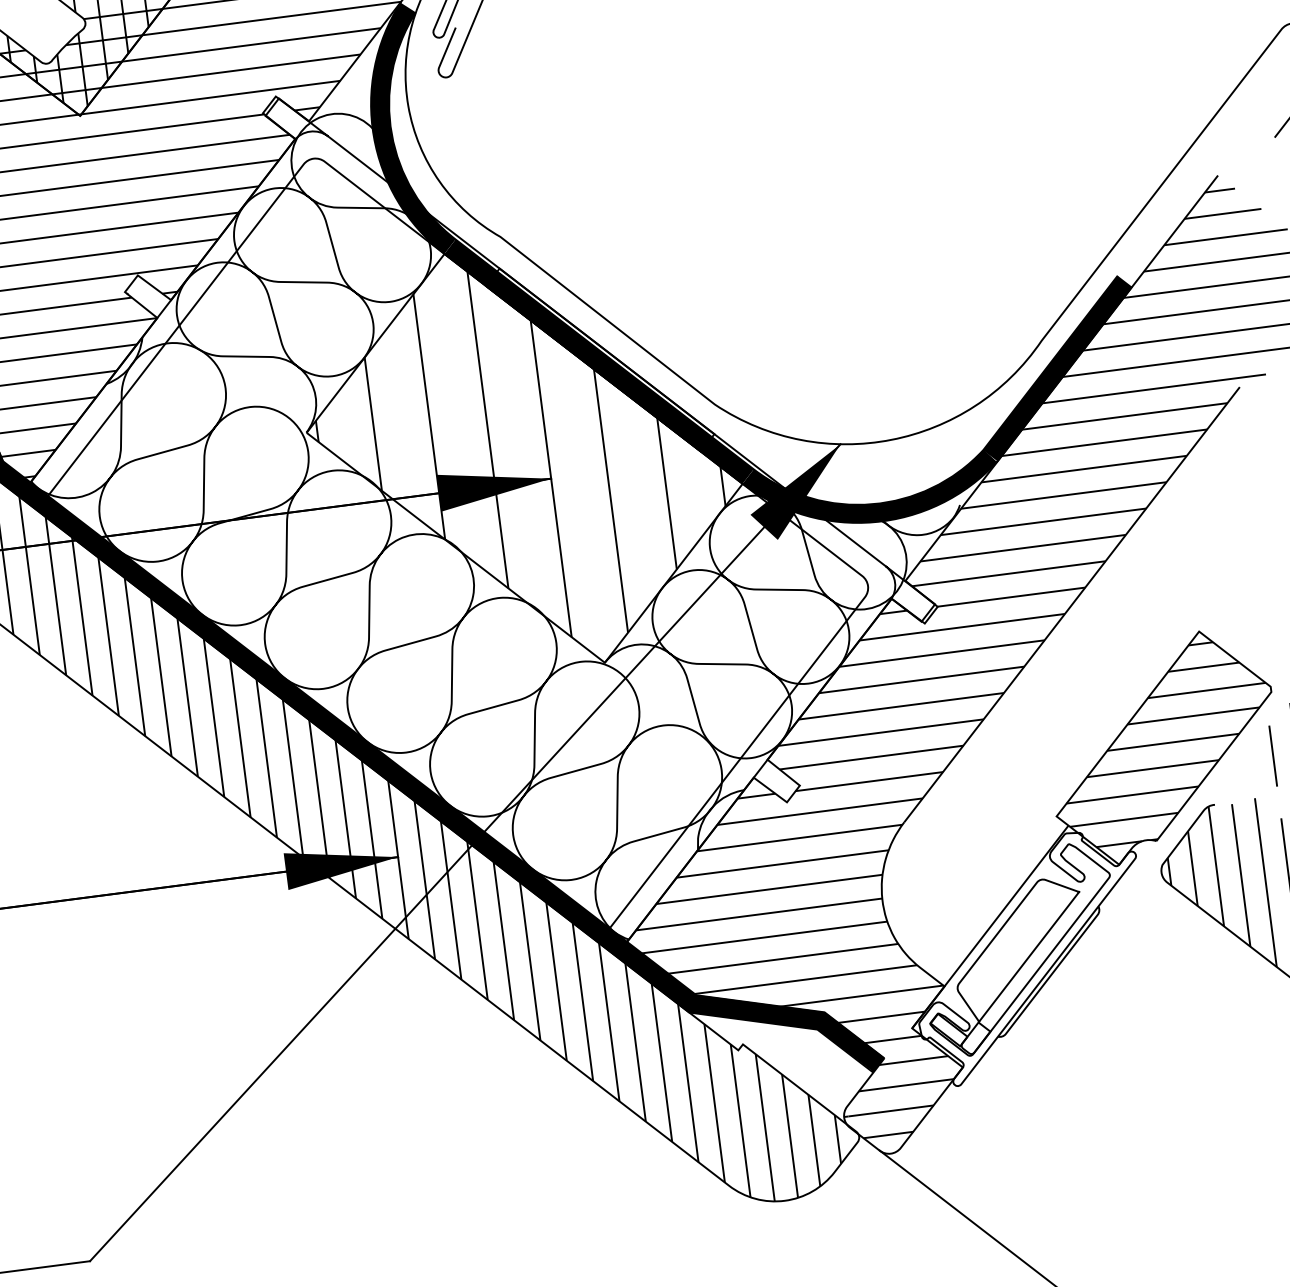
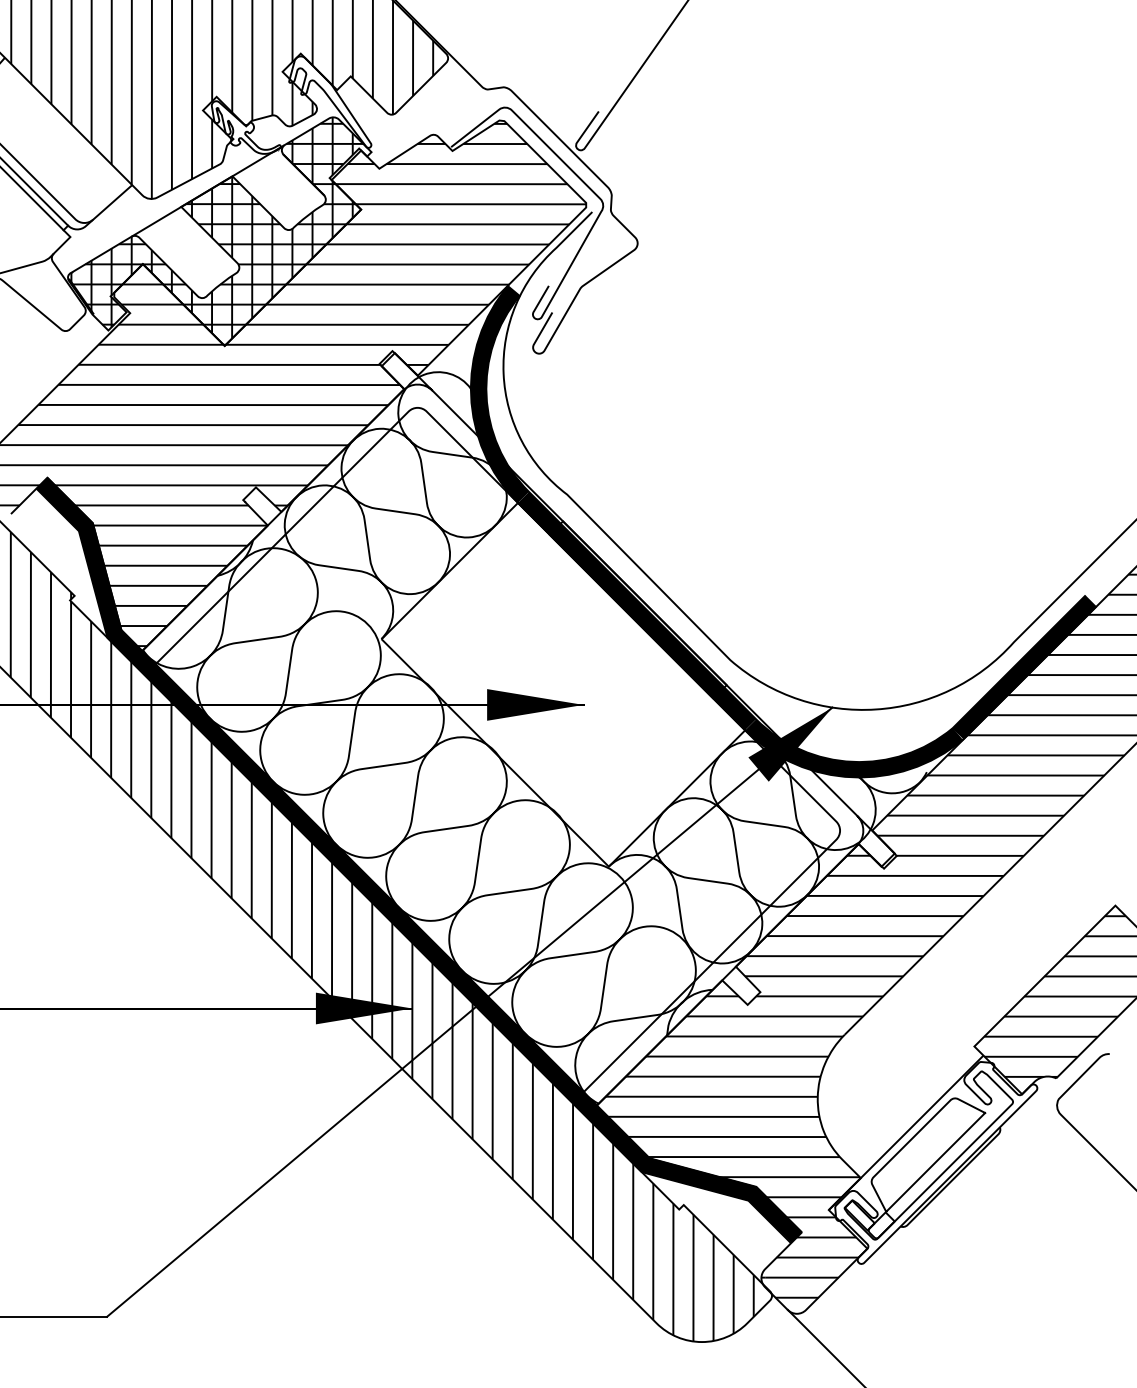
hatch: (519, 455) -> (559, 681), removed
hatch: (1205, 879) -> (1093, 1116), removed

